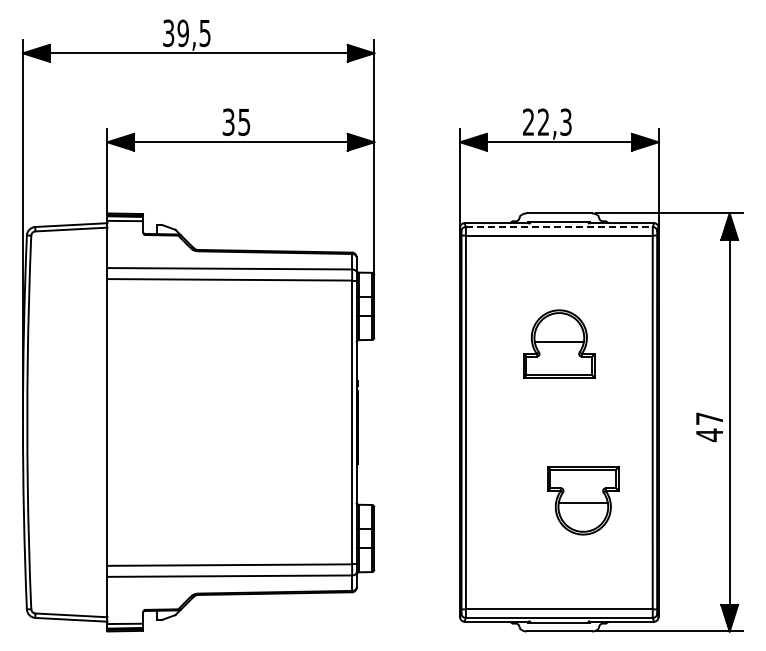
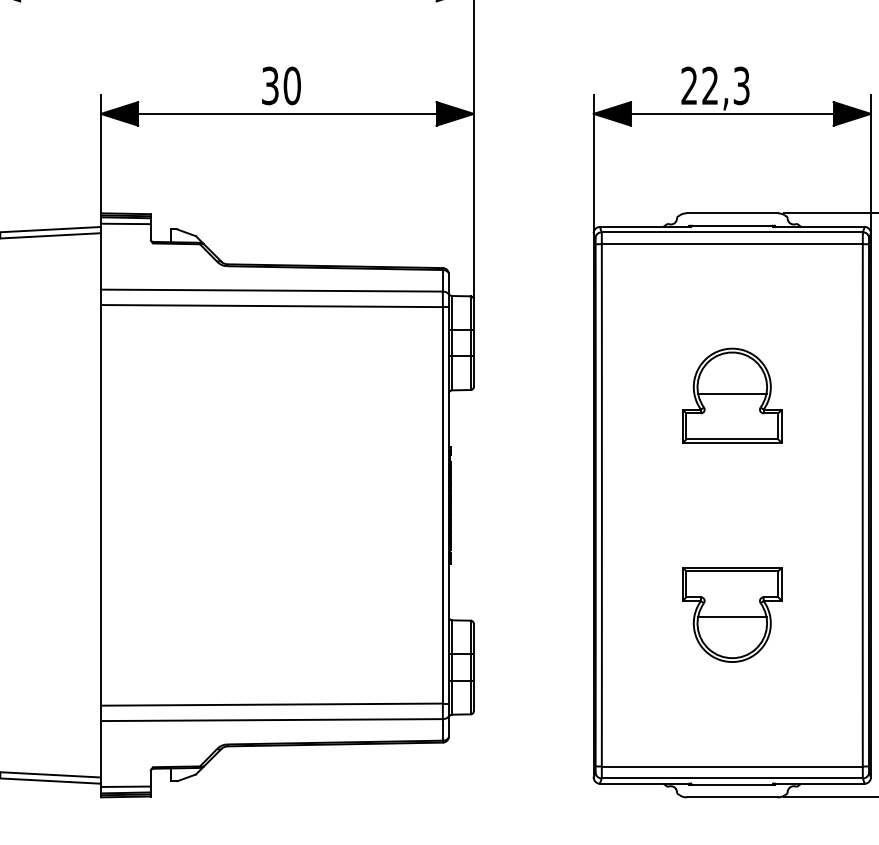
text: (244, 121) -> (292, 84), 35 -> 30
line: (559, 227) -> (732, 232), dashed -> solid
part: (583, 500) -> (732, 614), moved

